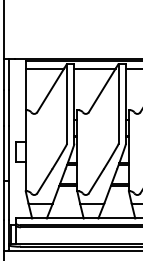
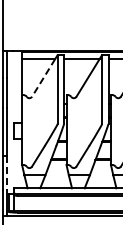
line: (50, 91) -> (43, 78), solid -> dashed
line: (8, 200) -> (7, 172), solid -> dashed

